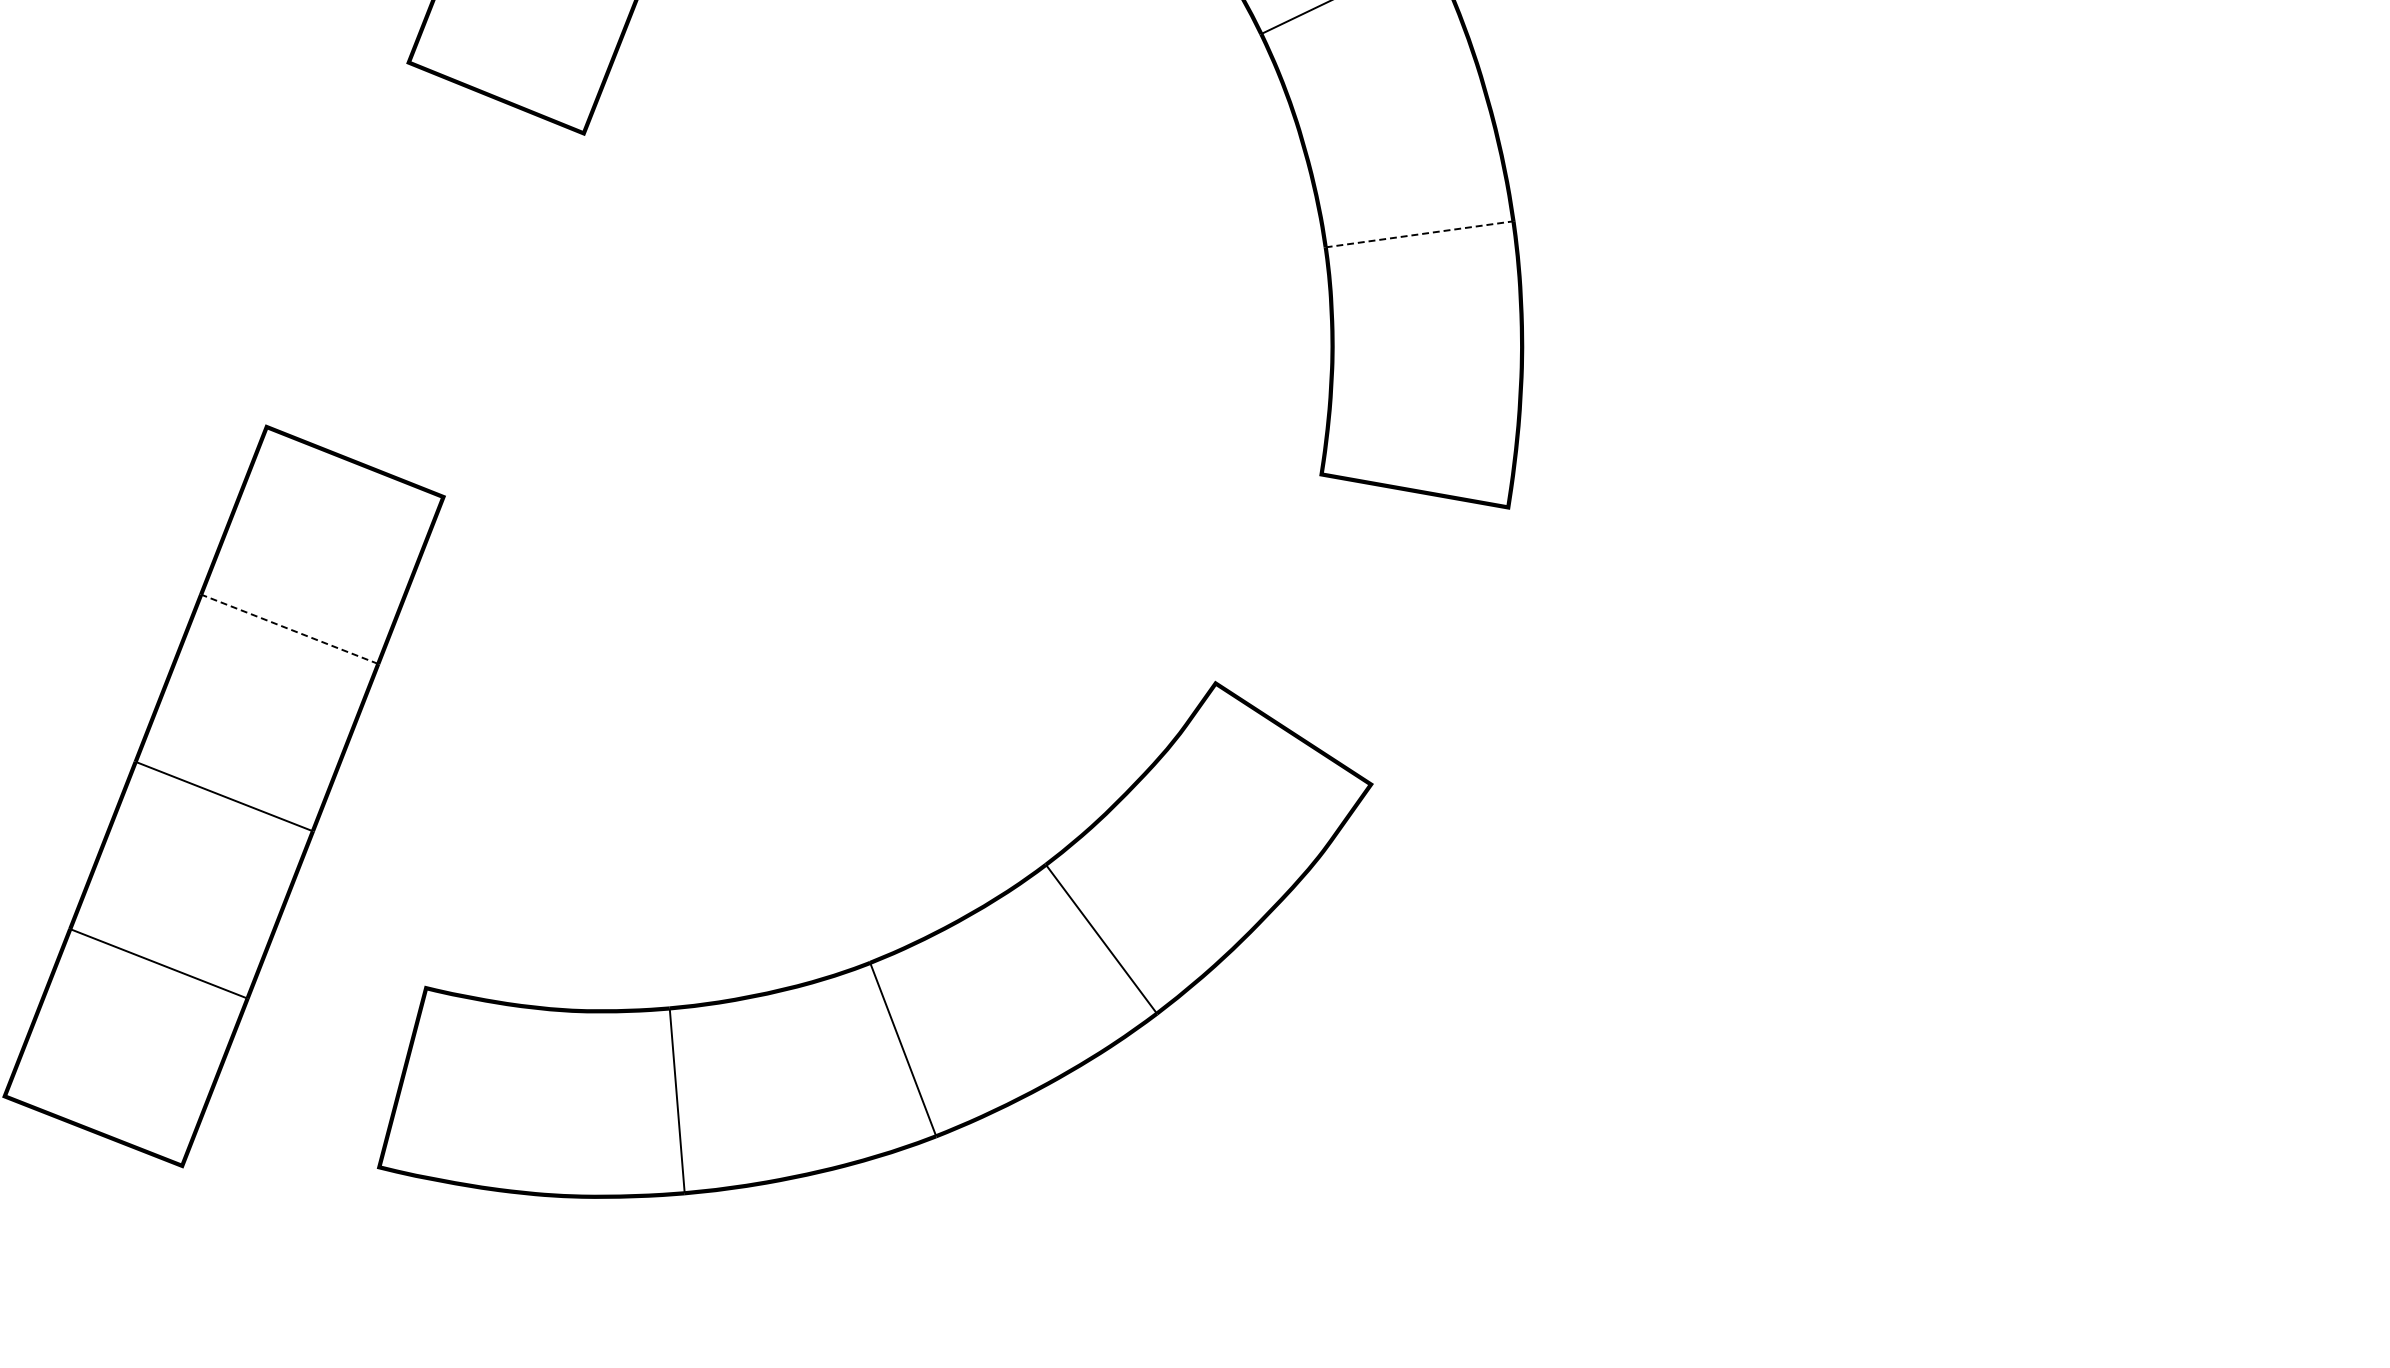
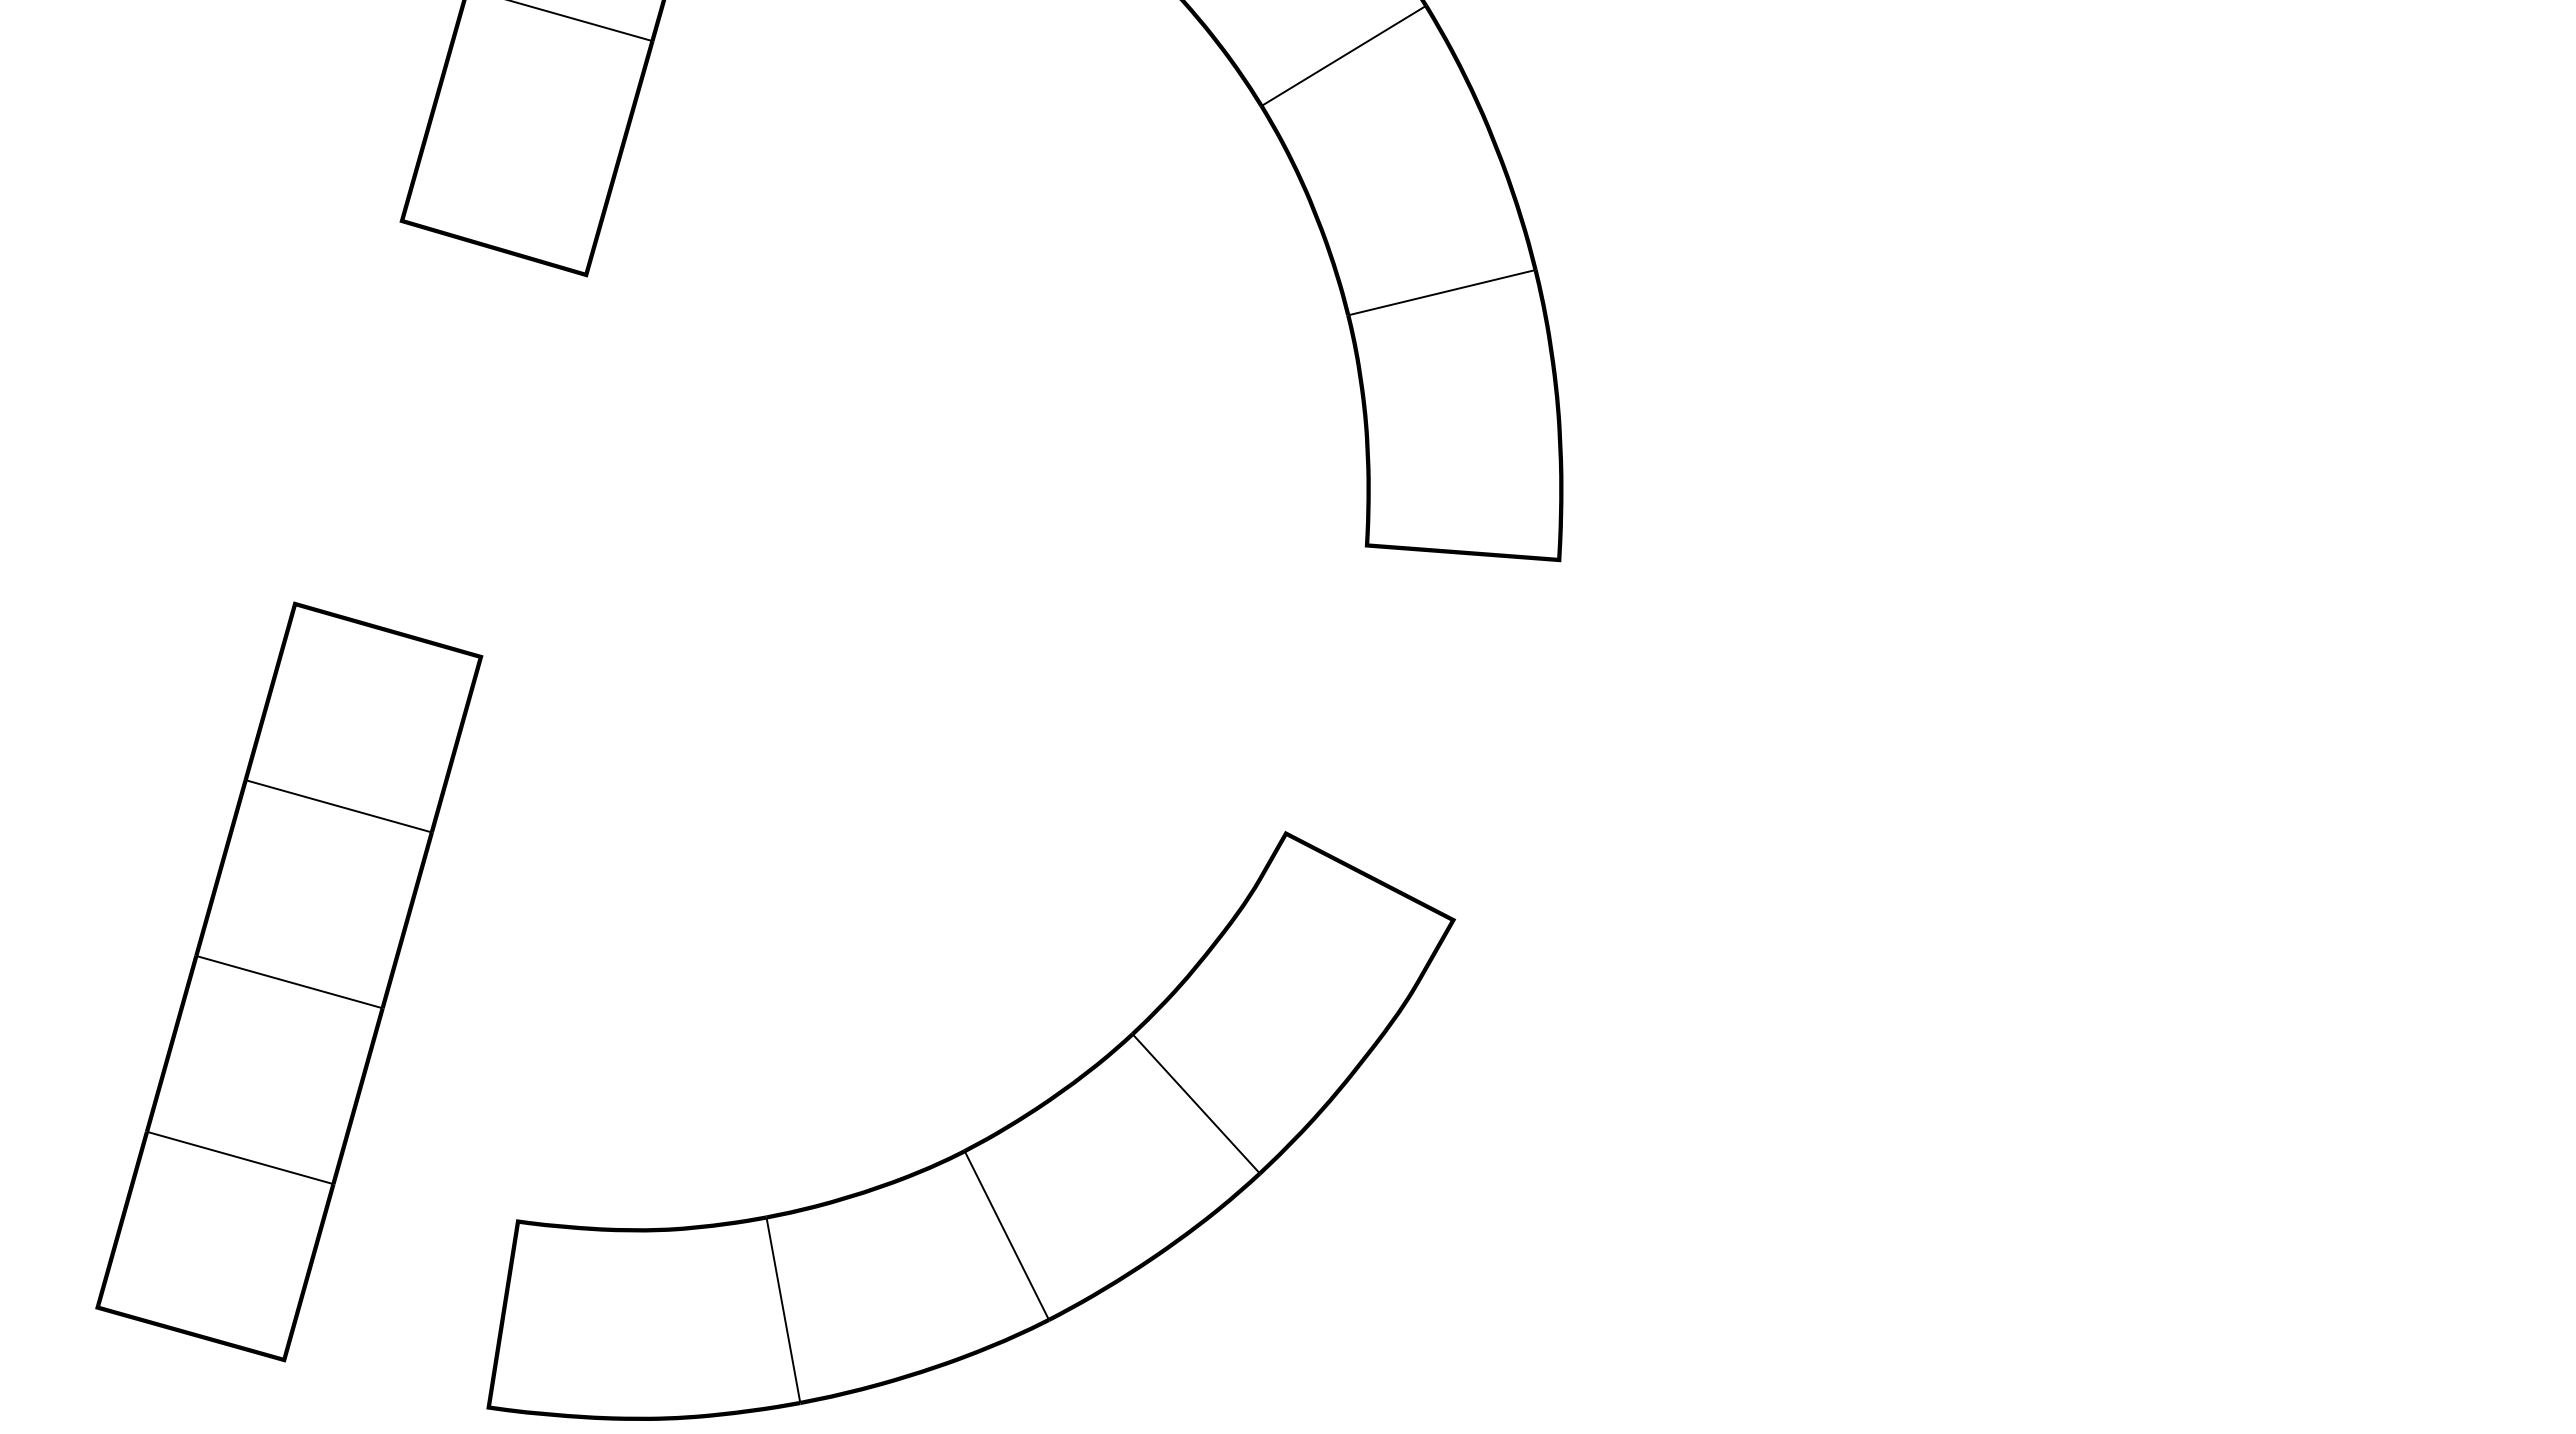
line: (1420, 234) -> (1442, 292), dashed -> solid
line: (289, 629) -> (338, 806), dashed -> solid
part: (883, 954) -> (977, 1141), moved

